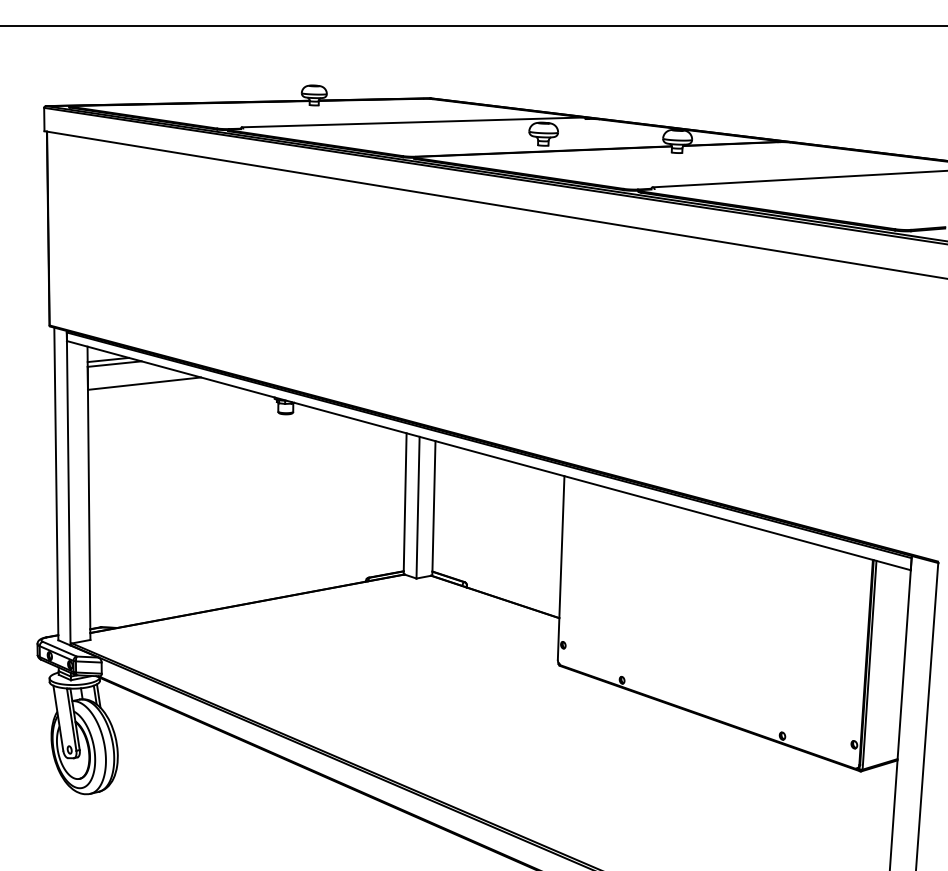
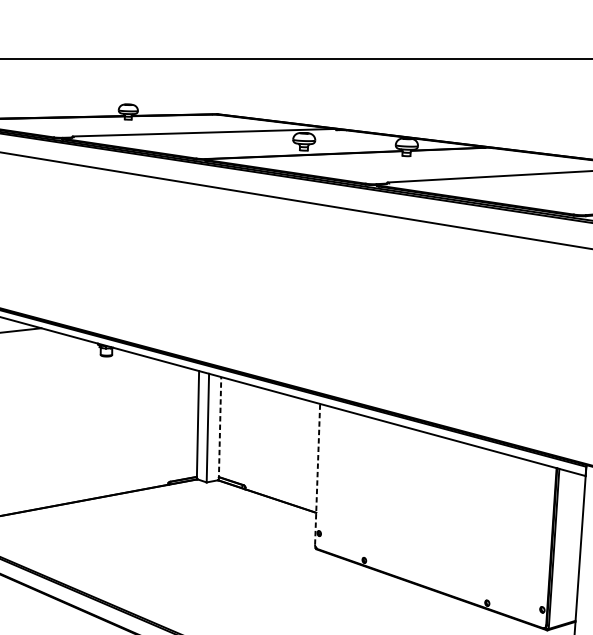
line: (433, 508) -> (219, 428), solid -> dashed
line: (561, 567) -> (317, 473), solid -> dashed

